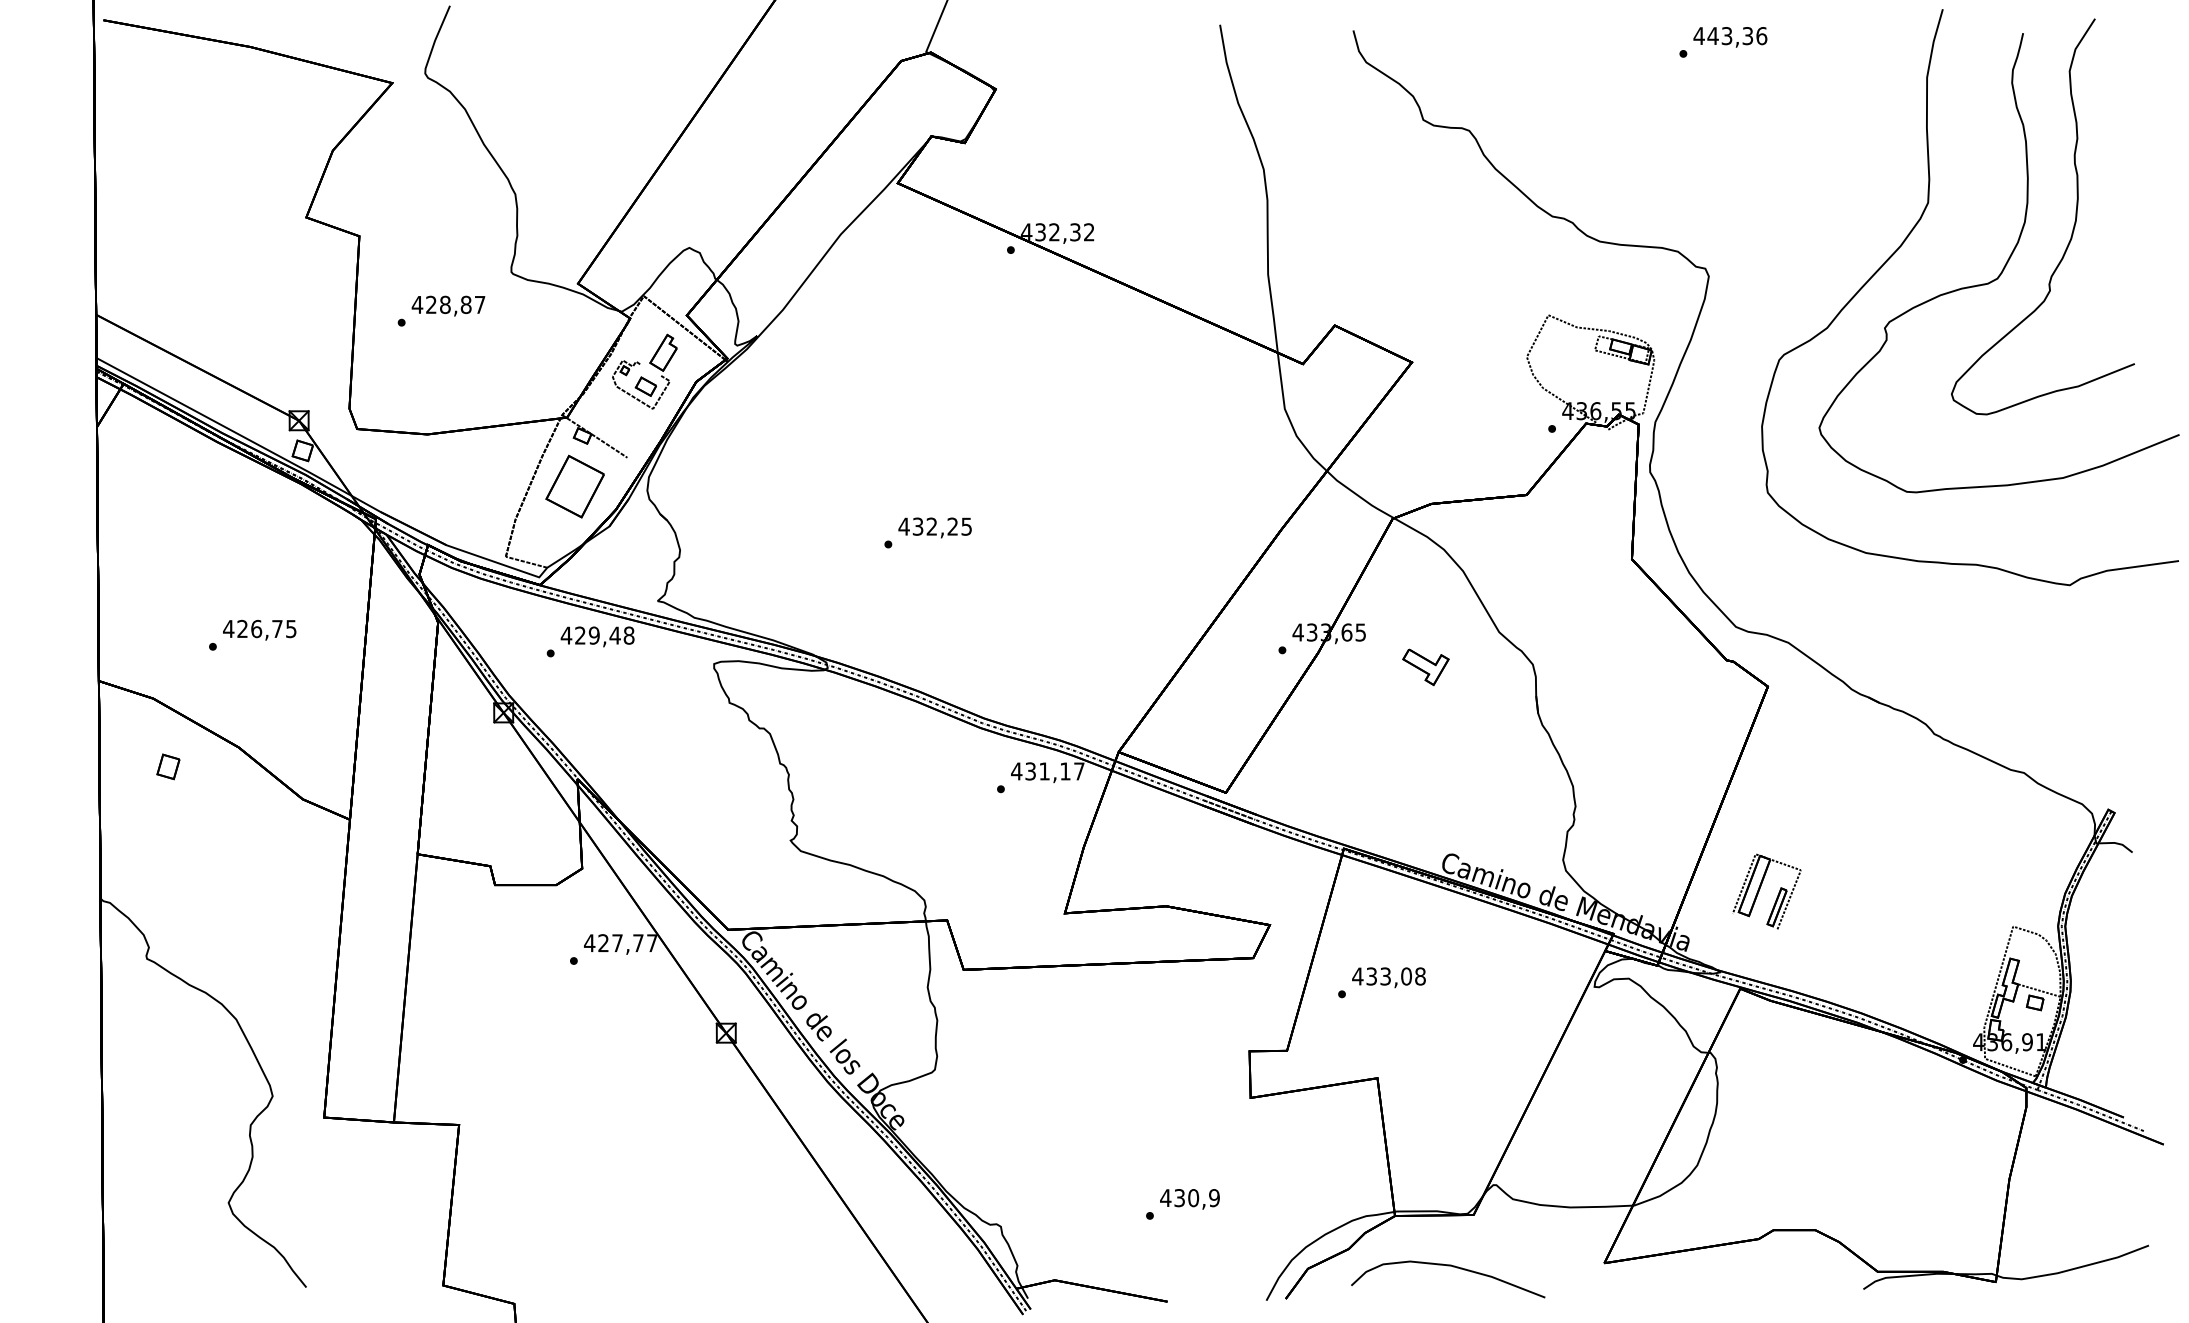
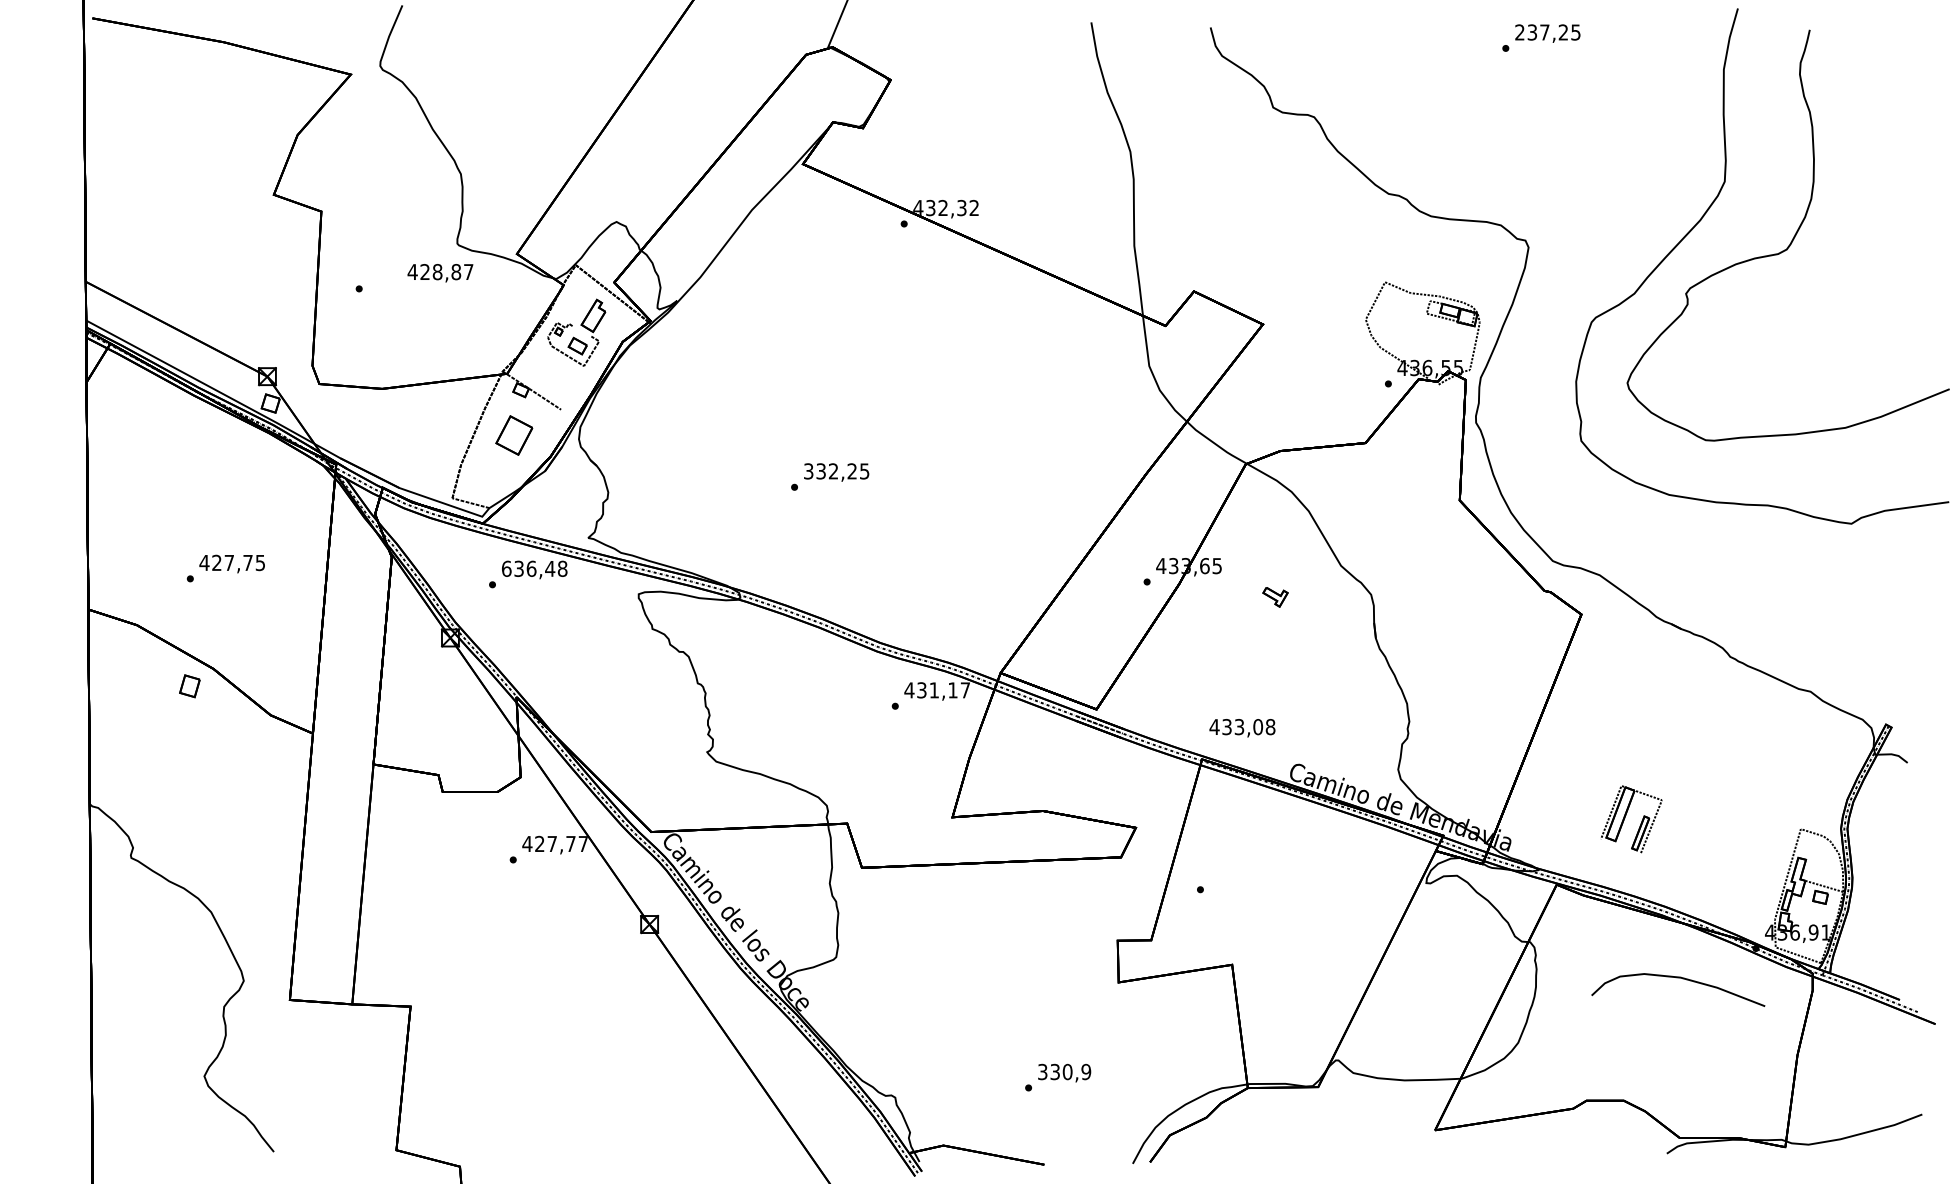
text: (1730, 36) -> (1547, 32), 443,36 -> 237,25
curve: (2073, 225) -> (1854, 201), removed
text: (448, 305) -> (440, 272), moved
part: (574, 486) -> (513, 435), size x0.7
text: (903, 526) -> (808, 471), 432,25 -> 332,25
text: (256, 628) -> (229, 562), 426,75 -> 427,75
text: (579, 635) -> (518, 568), 429,48 -> 636,48
part: (1425, 667) -> (1275, 597), size x0.6
part: (168, 766) -> (189, 685), moved
part: (1760, 889) -> (1625, 817), moved
text: (1388, 977) -> (1242, 727), moved
text: (1165, 1198) -> (1042, 1072), 430,9 -> 330,9
curve: (1448, 1266) -> (1678, 978), moved

